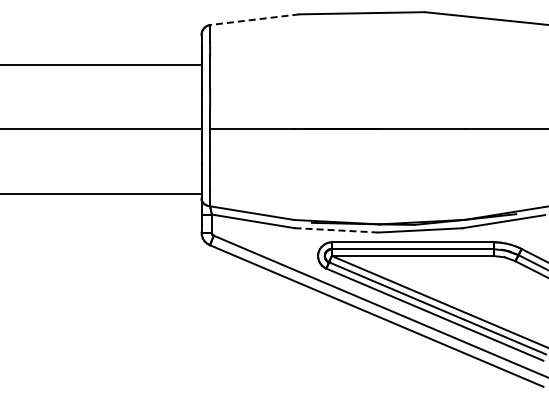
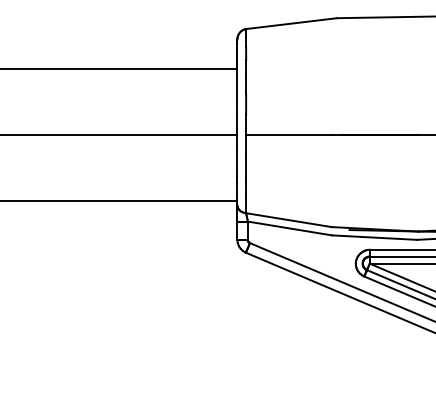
line: (254, 19) -> (291, 23), dashed -> solid
line: (336, 230) -> (374, 237), dashed -> solid

